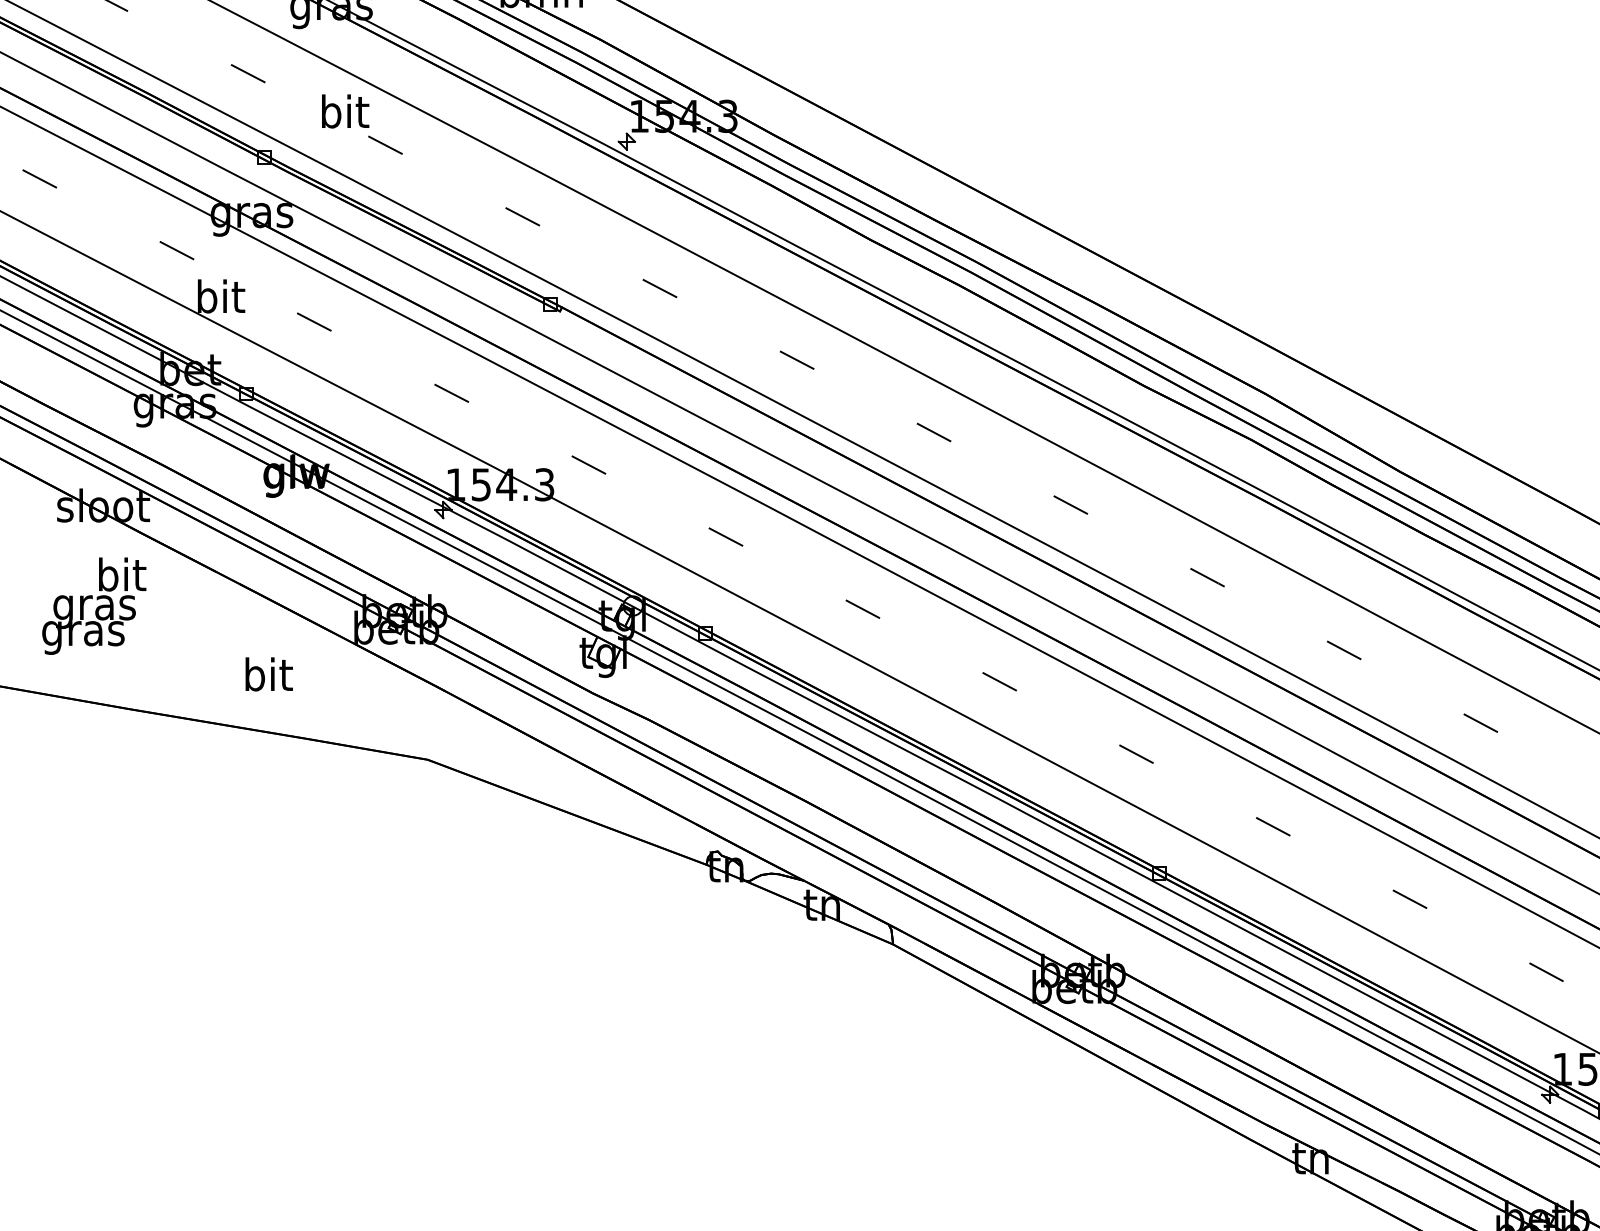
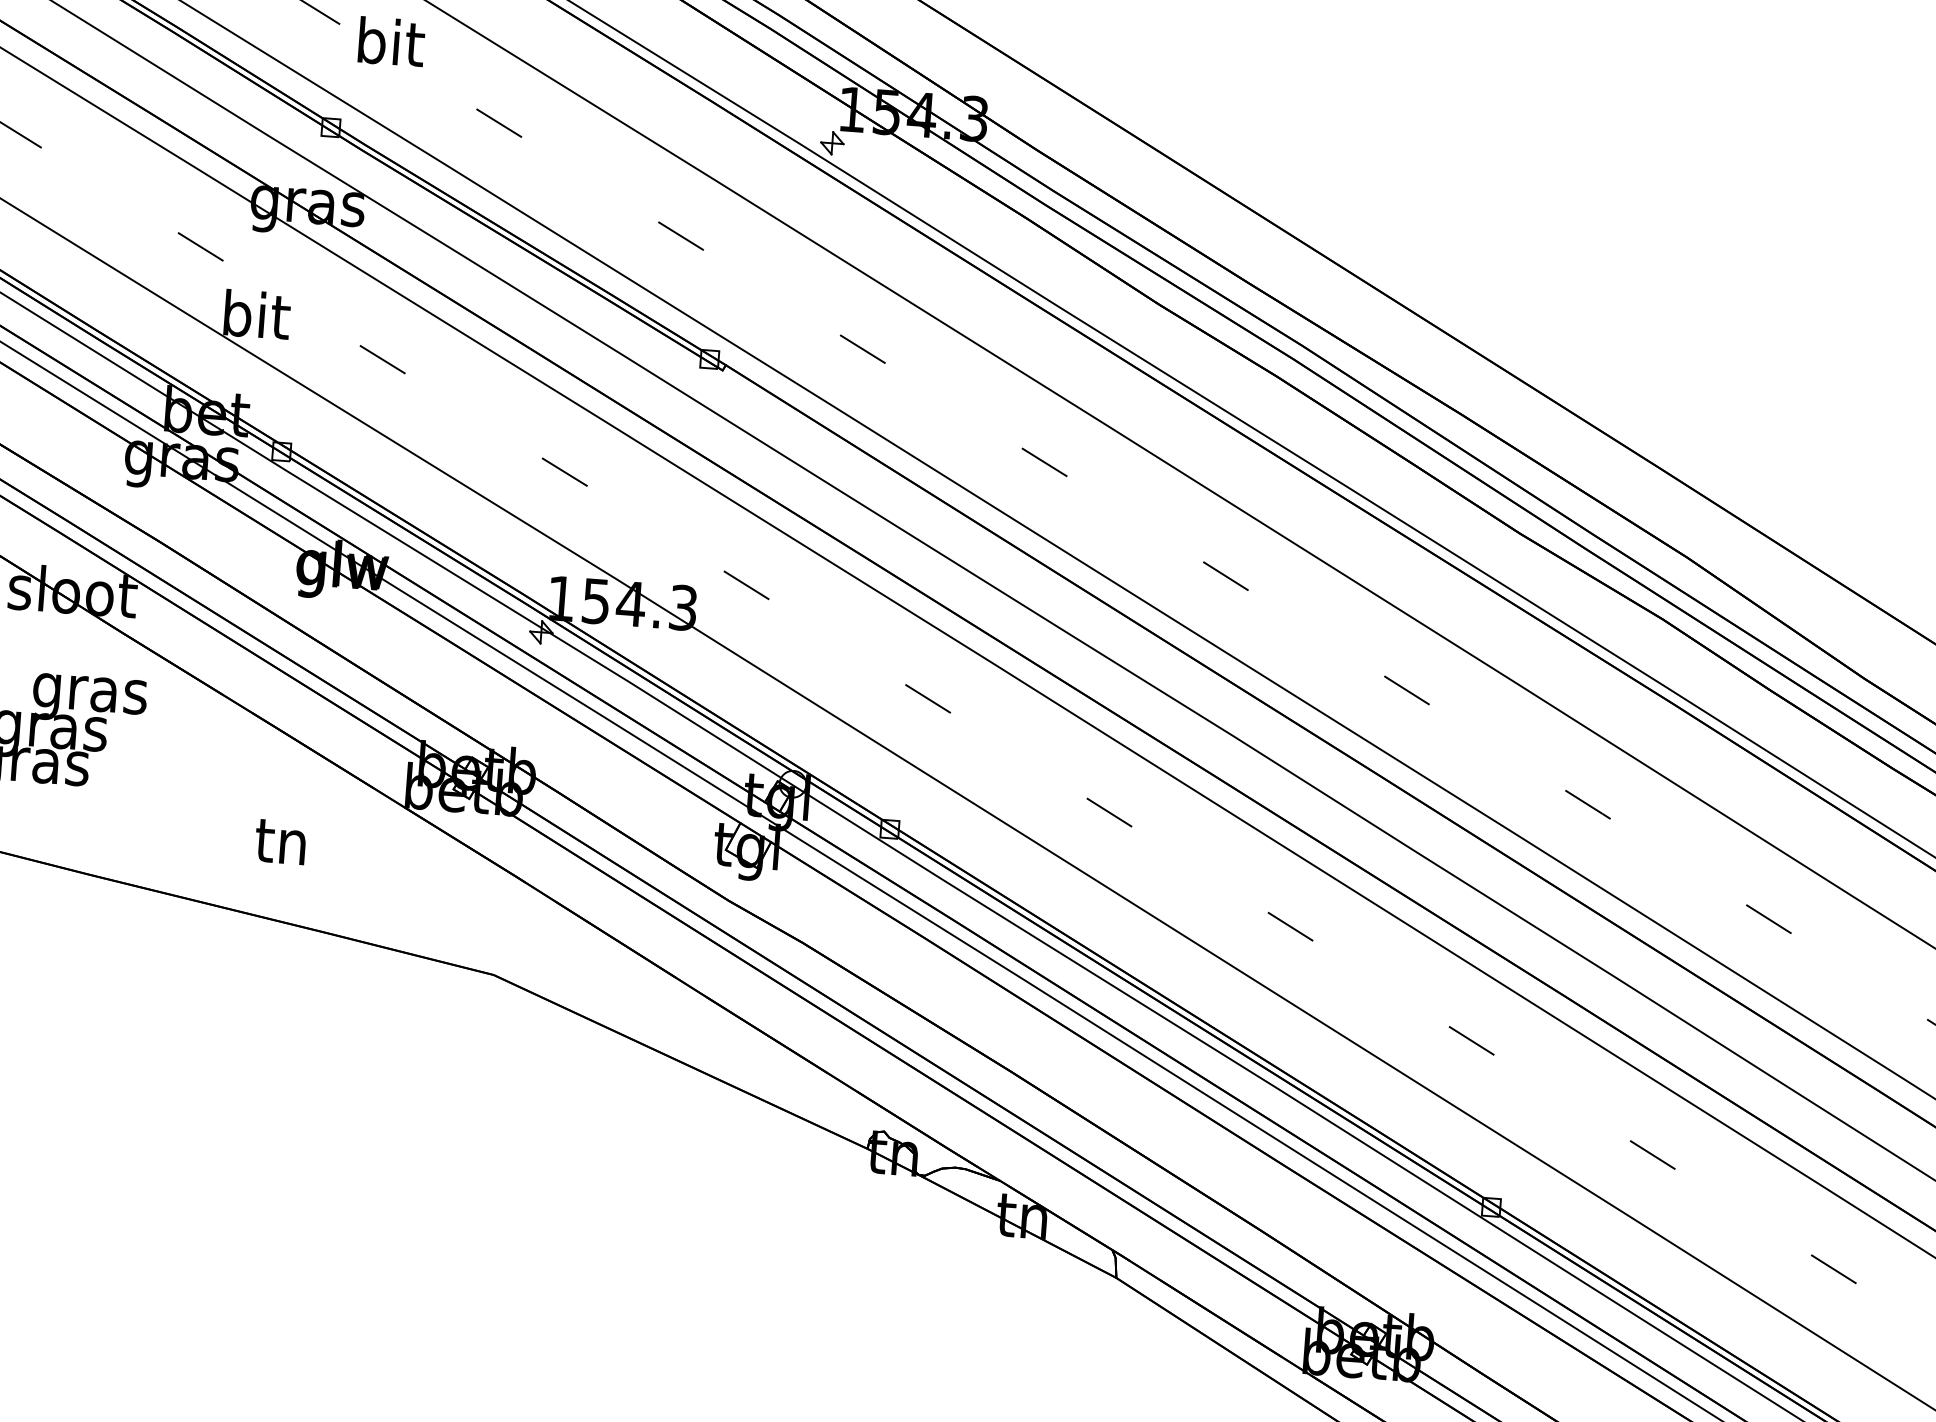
text: (345, 111) -> (391, 41), moved
text: (121, 578) -> (90, 693), bit -> gras
text: (268, 674) -> (282, 840), bit -> tn

